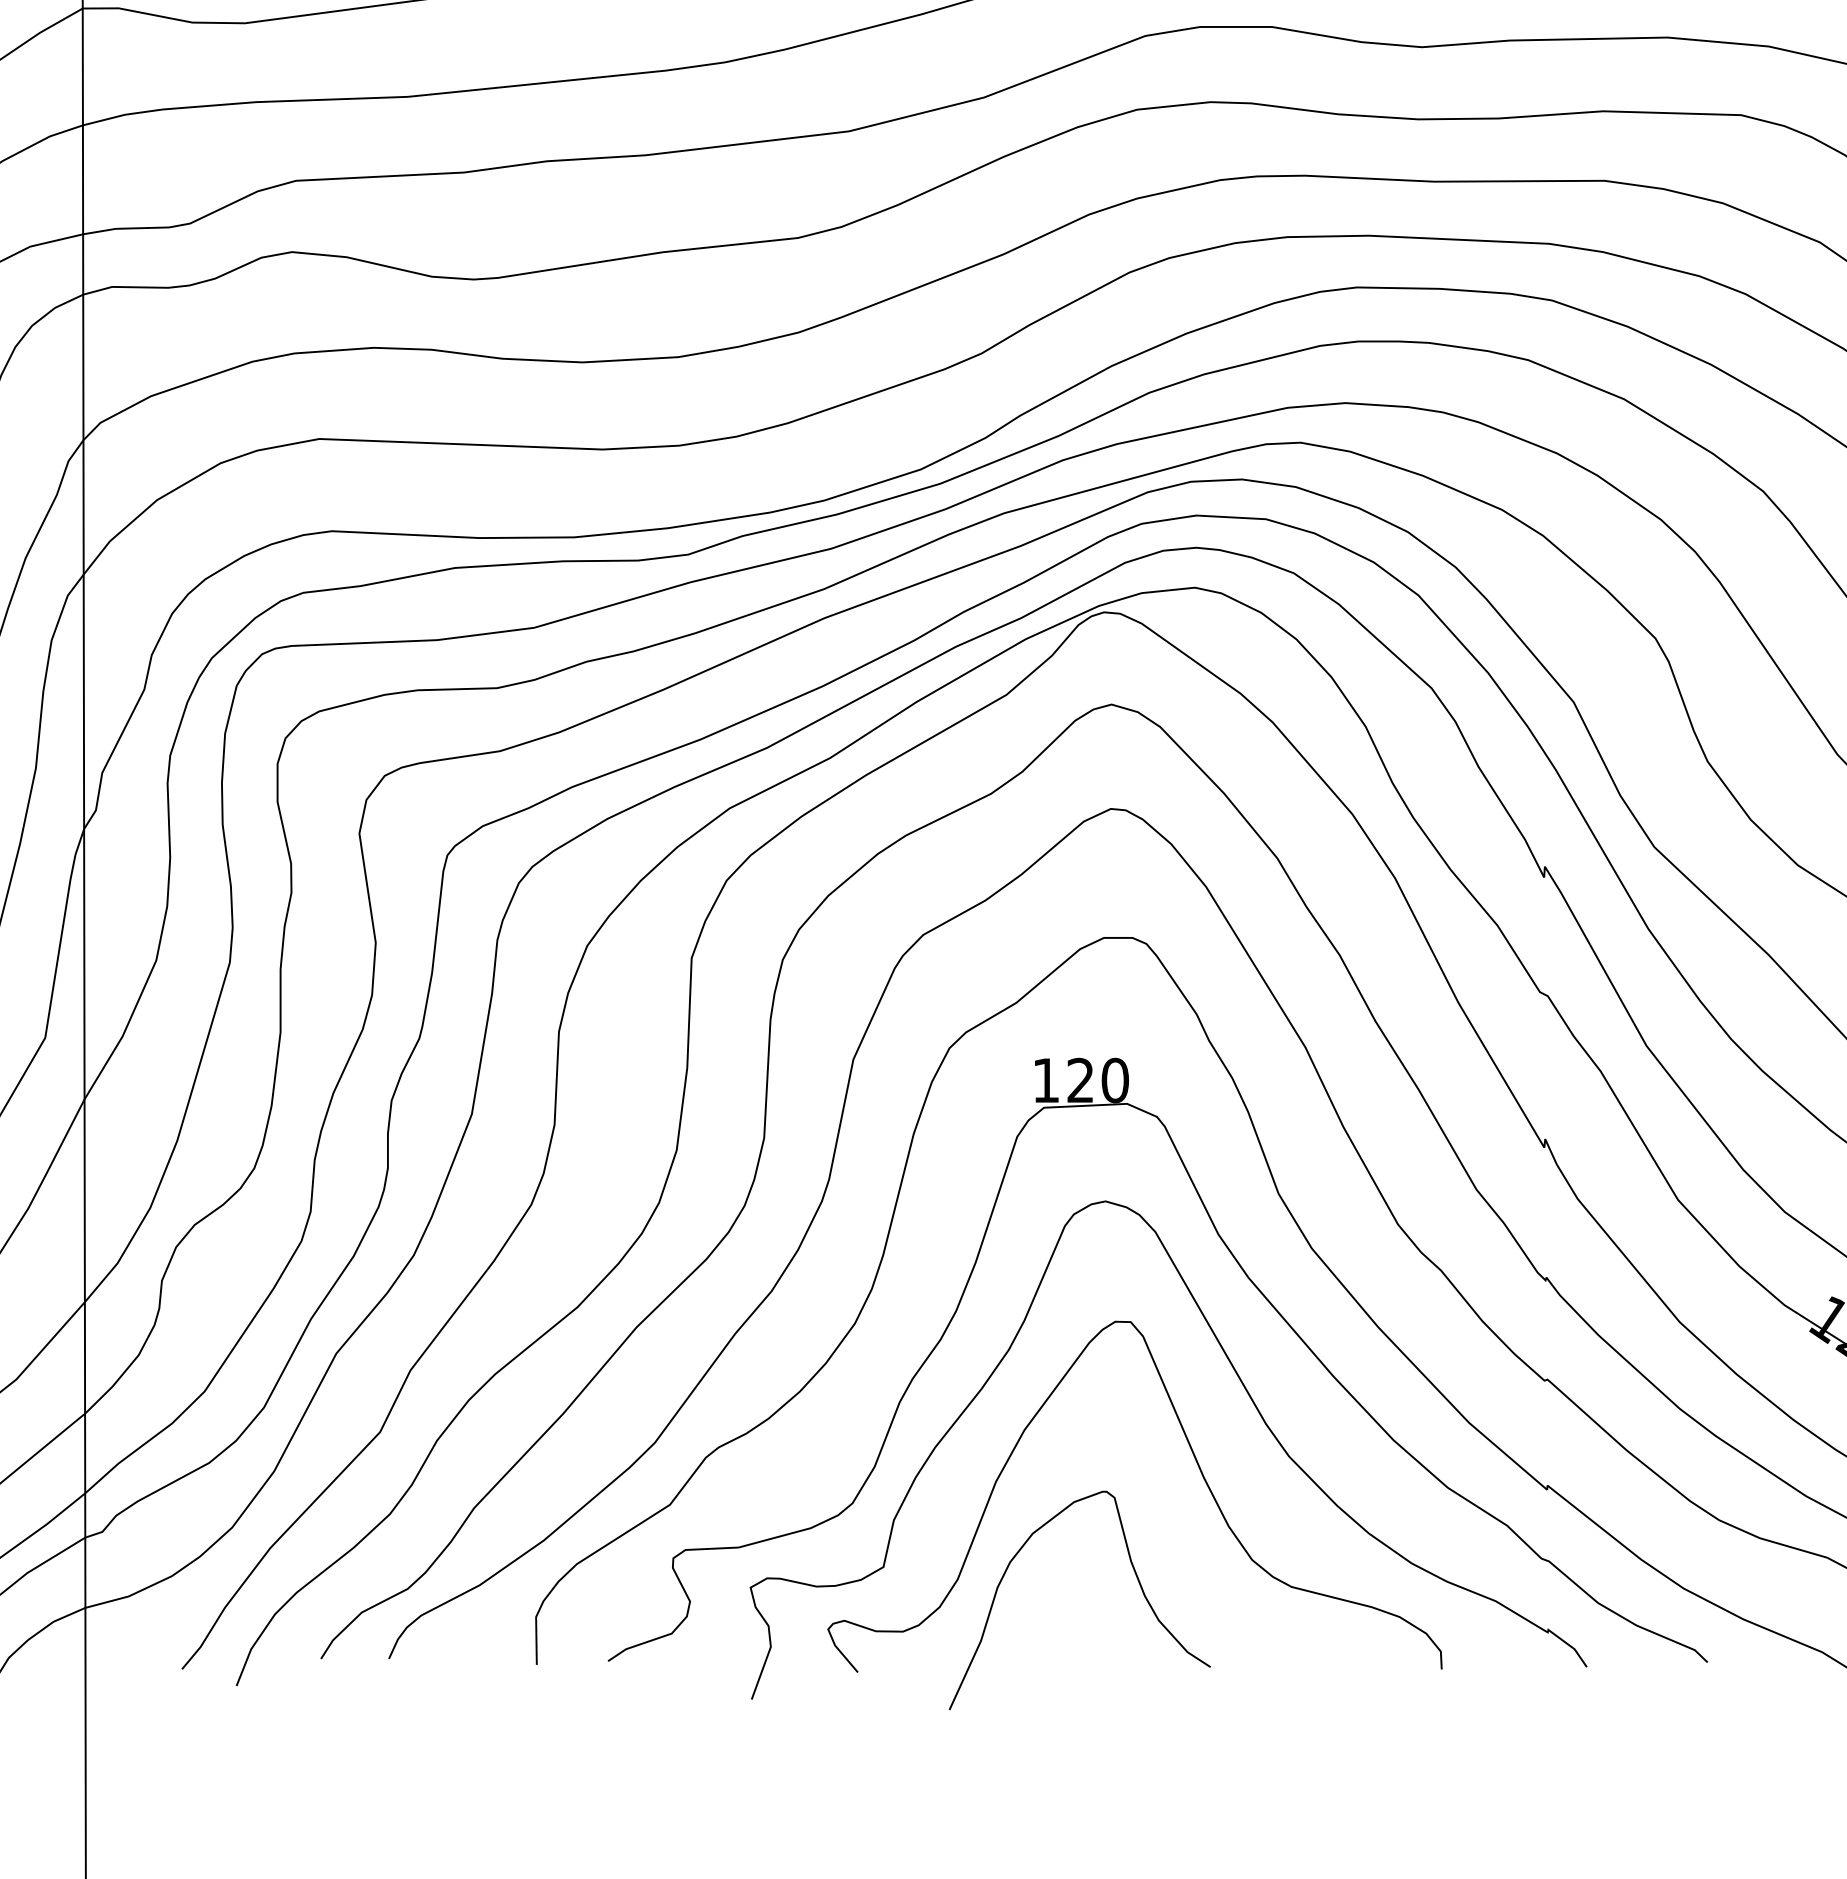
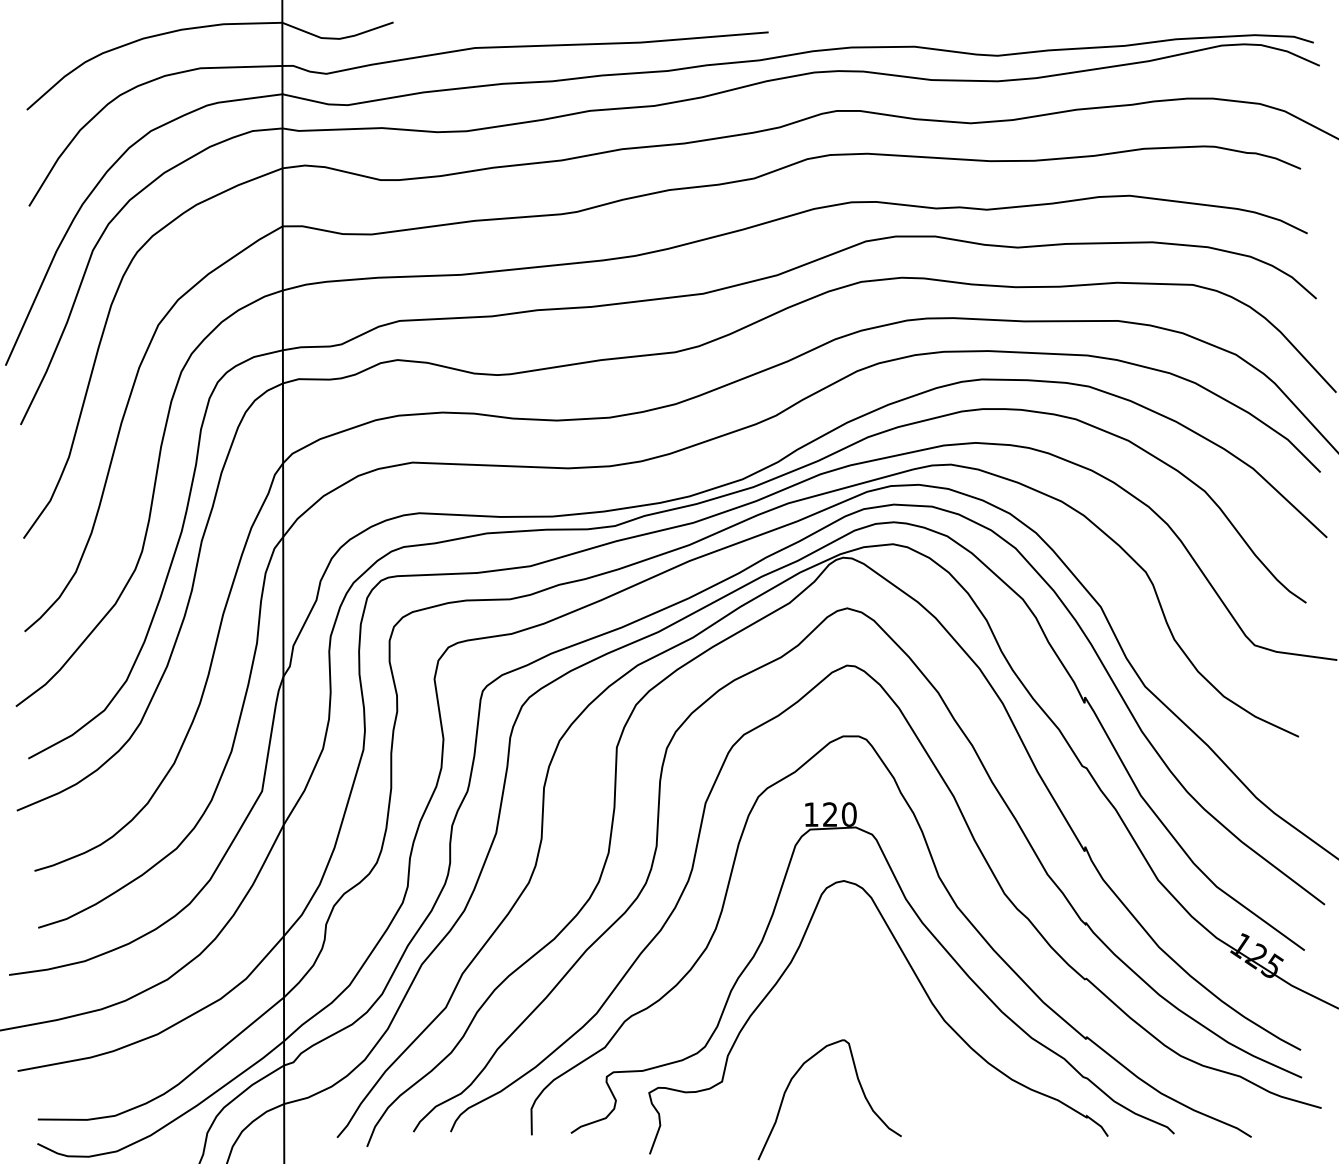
curve: (1195, 1464) -> (893, 1025), removed

